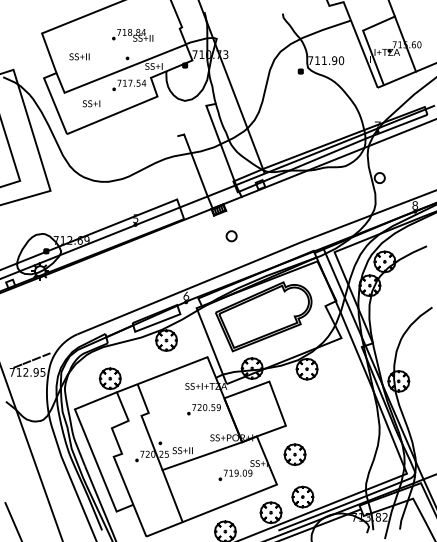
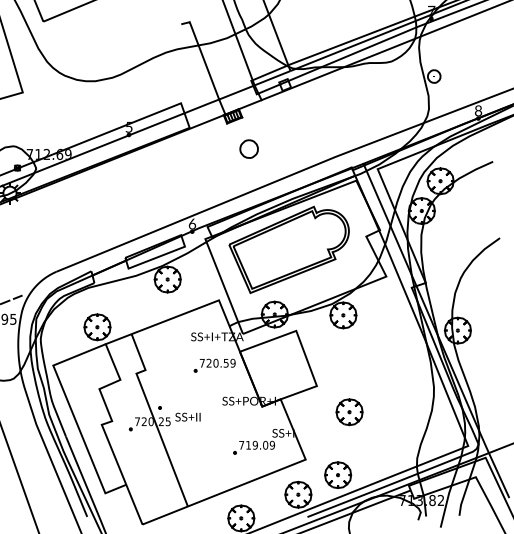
part: (231, 236) -> (248, 149), size x1.4
part: (294, 454) -> (348, 411), moved
line: (202, 456) -> (212, 424), removed

